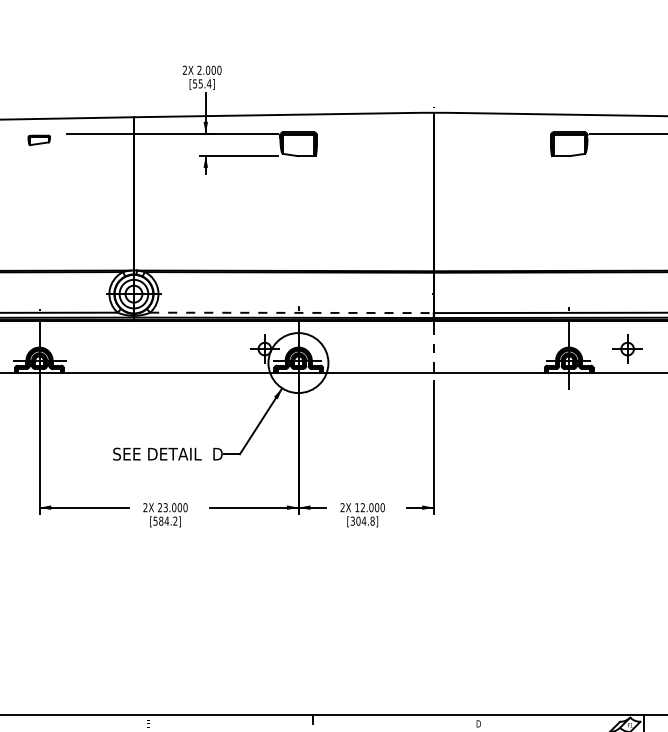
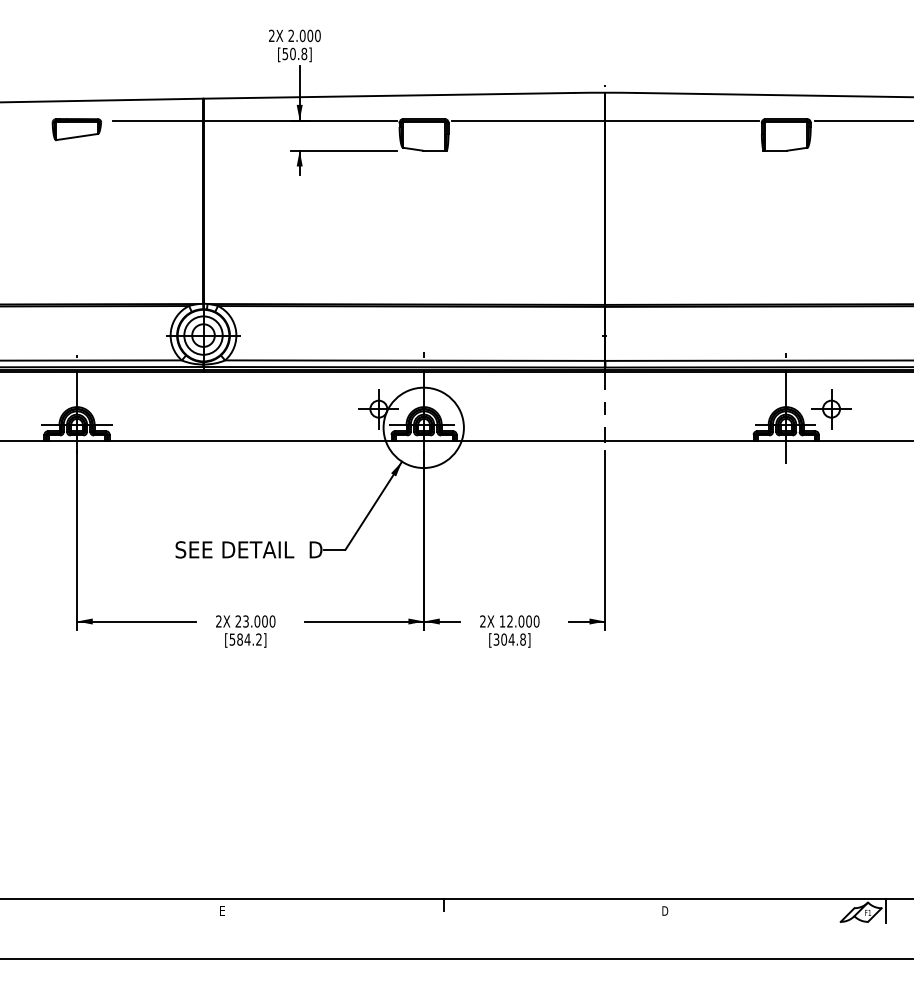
text: (204, 83) -> (298, 53), [55.4] -> [50.8]
line: (434, 133) -> (605, 120), added
part: (39, 140) -> (76, 129), size x1.67
line: (292, 312) -> (415, 360), dashed -> solid
part: (627, 349) -> (831, 409), moved

